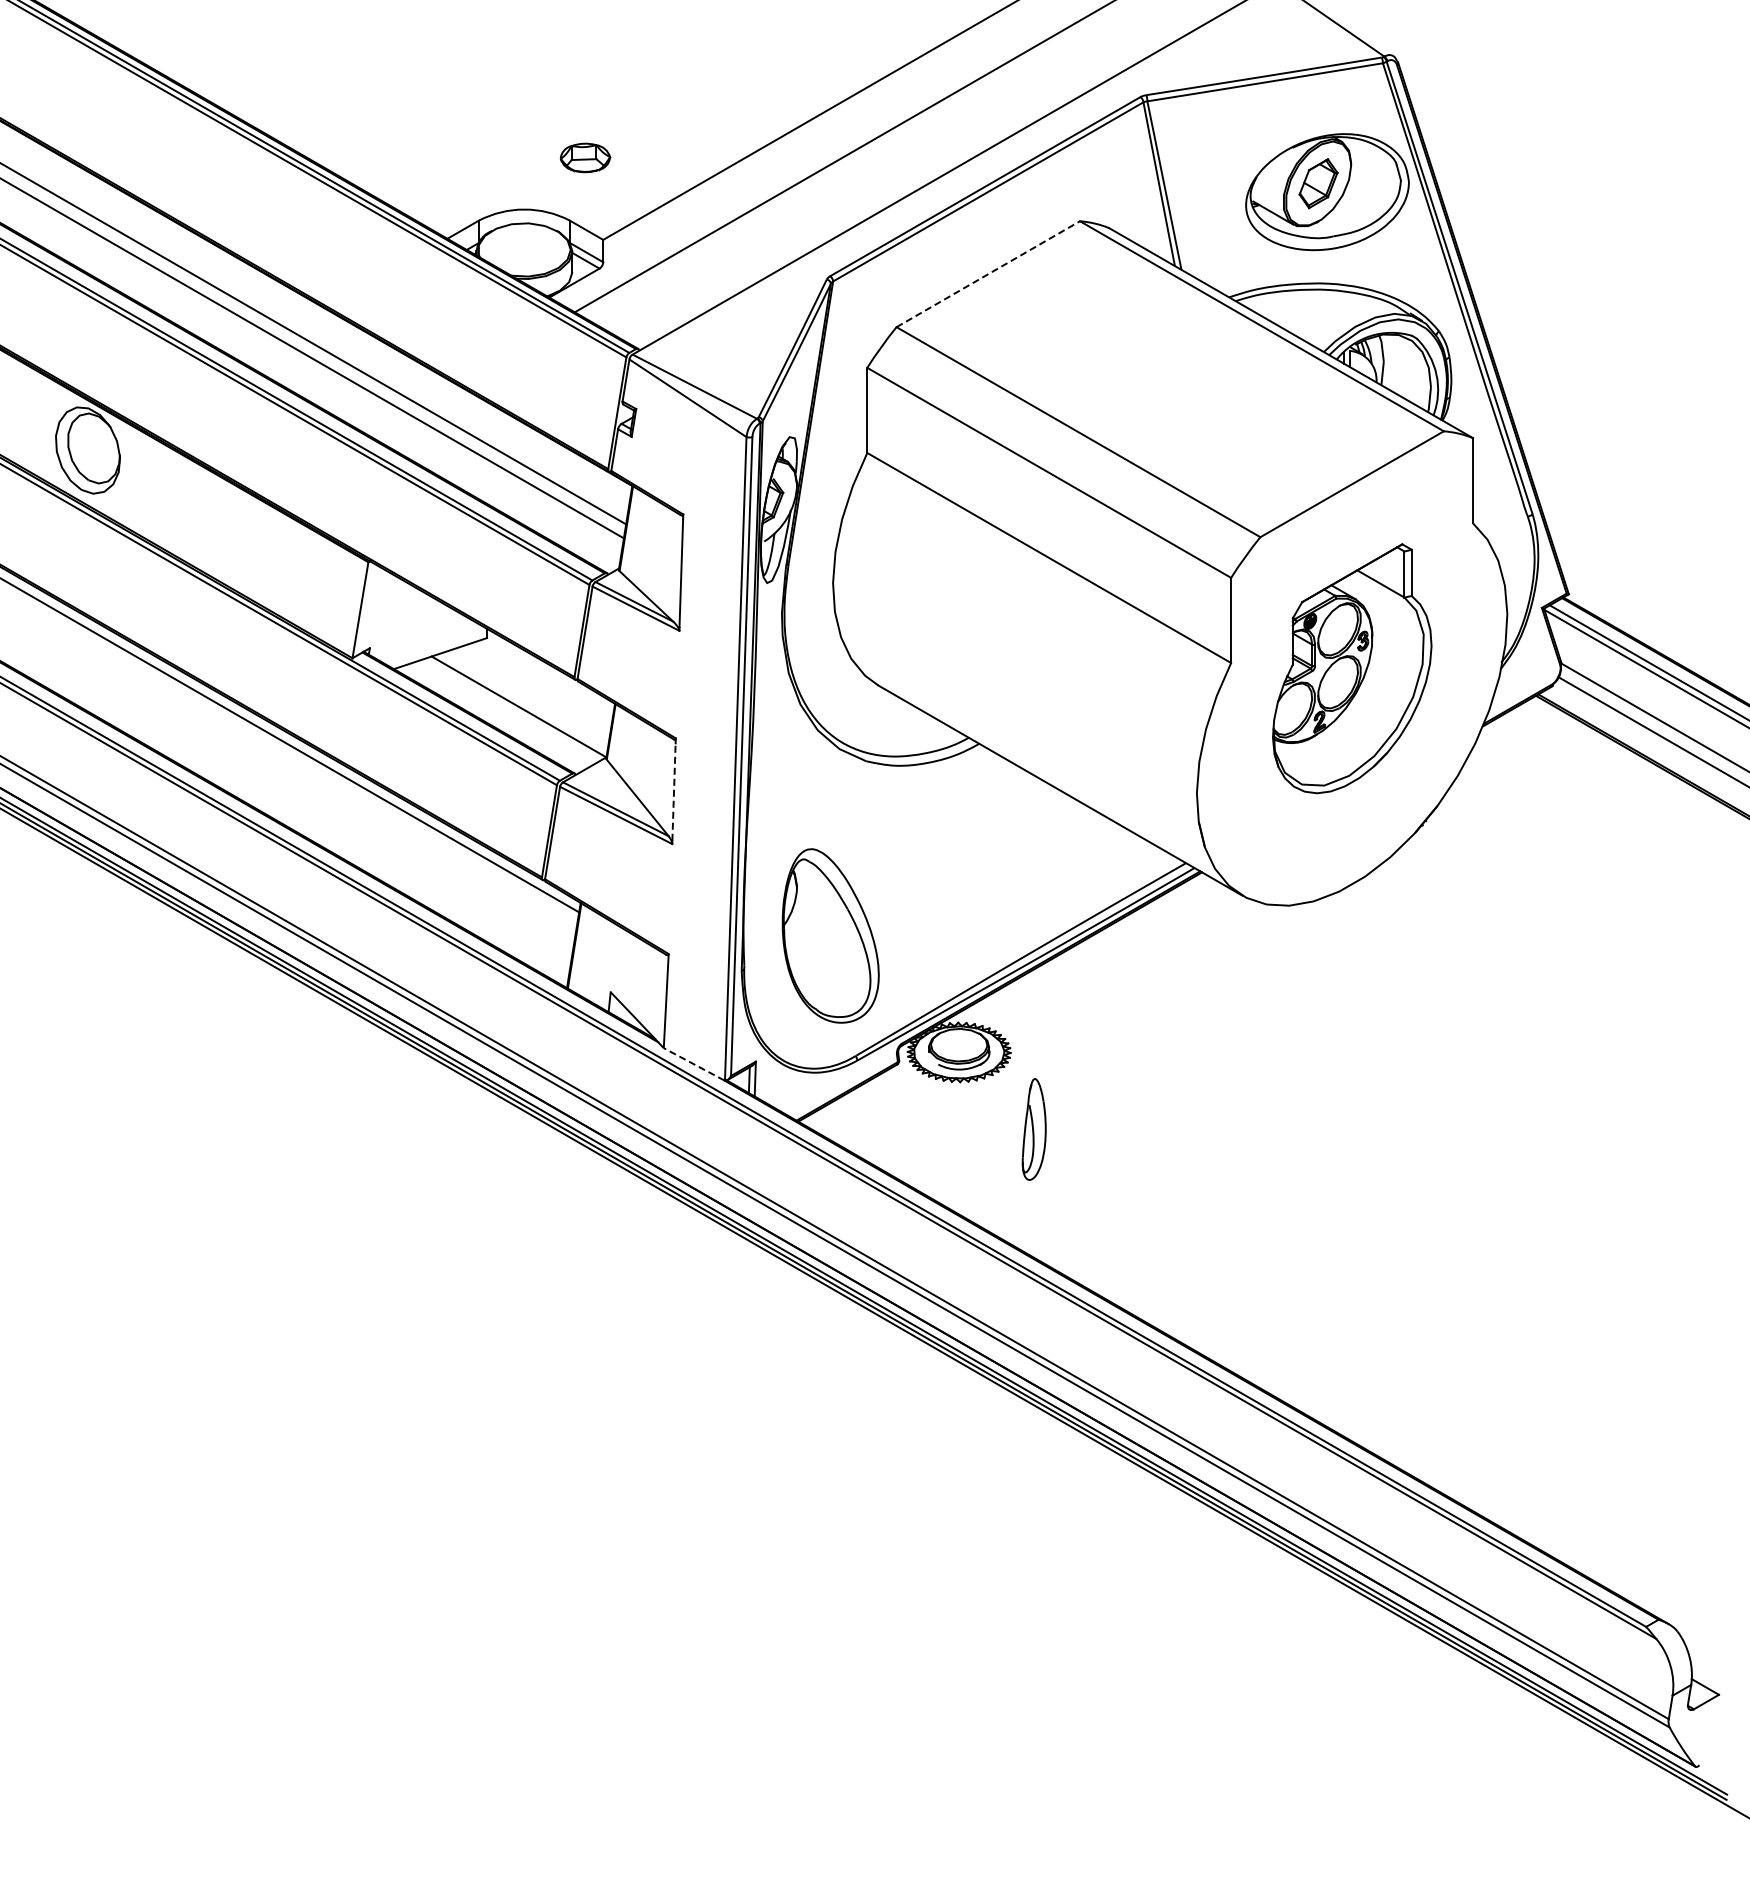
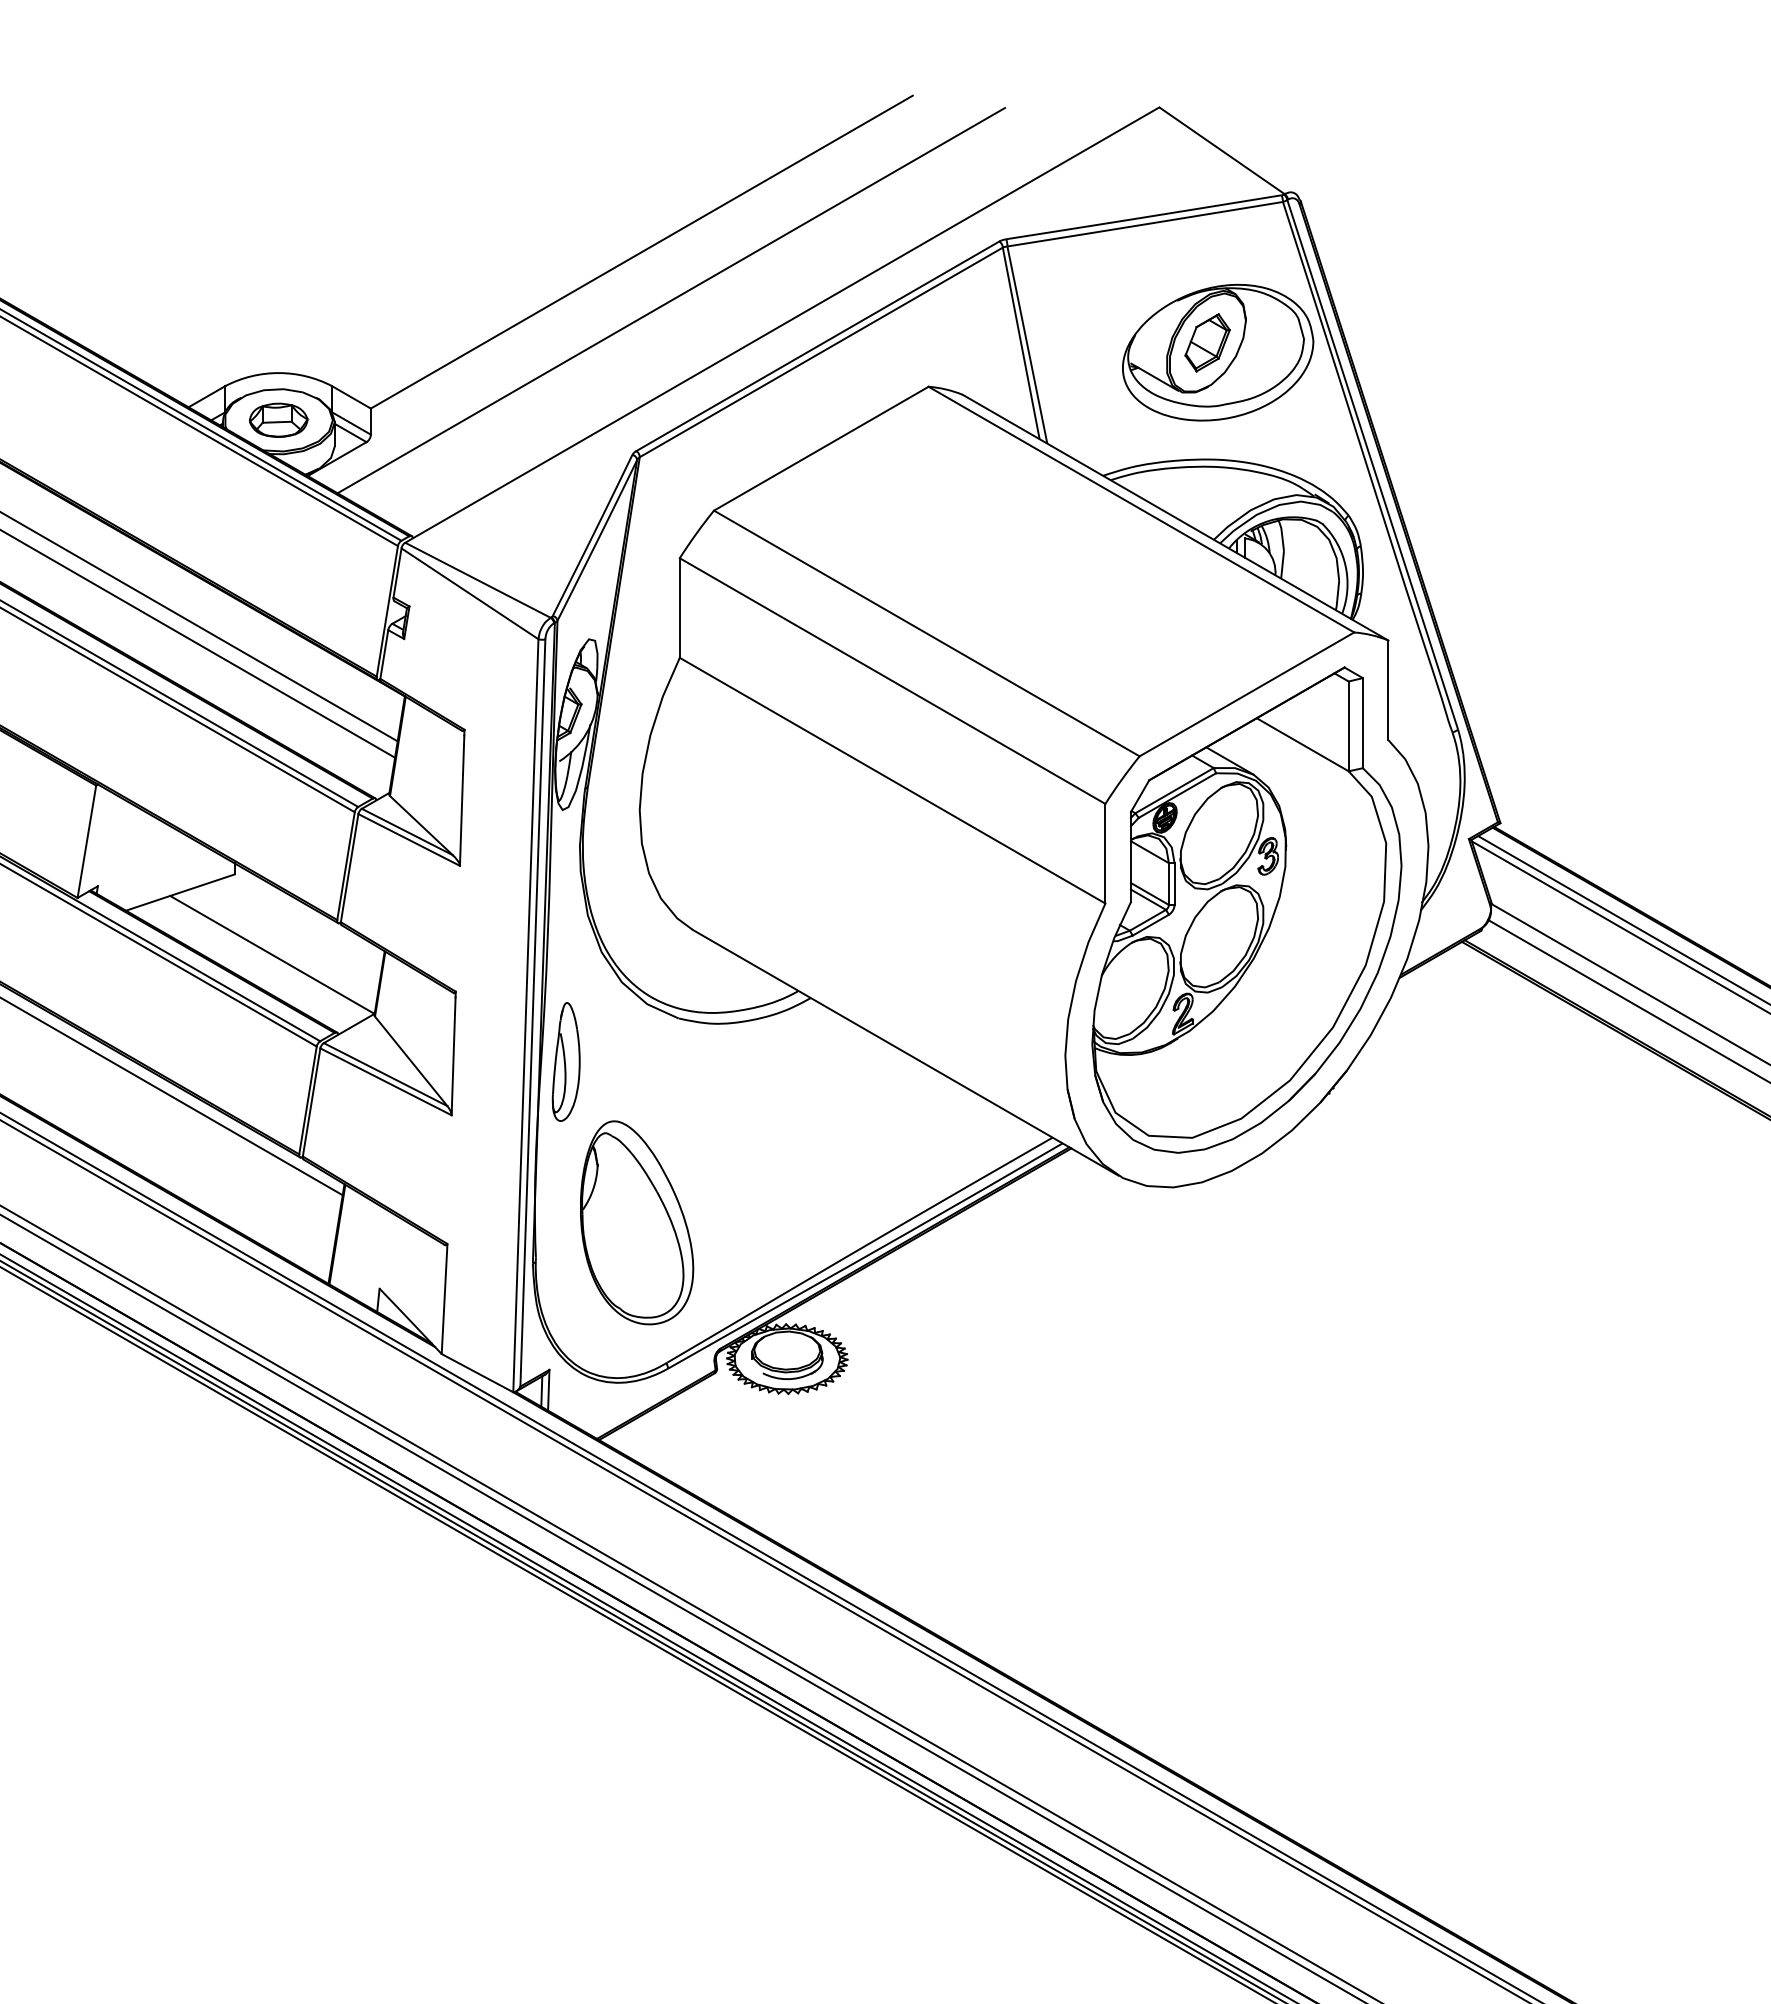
part: (585, 157) -> (278, 419), moved
line: (988, 274) -> (821, 449), dashed -> solid
part: (1352, 668) -> (1247, 909), size x1.67
line: (674, 792) -> (454, 1055), dashed -> solid
line: (693, 1064) -> (476, 1373), dashed -> solid
part: (1033, 1129) -> (565, 1062), moved

